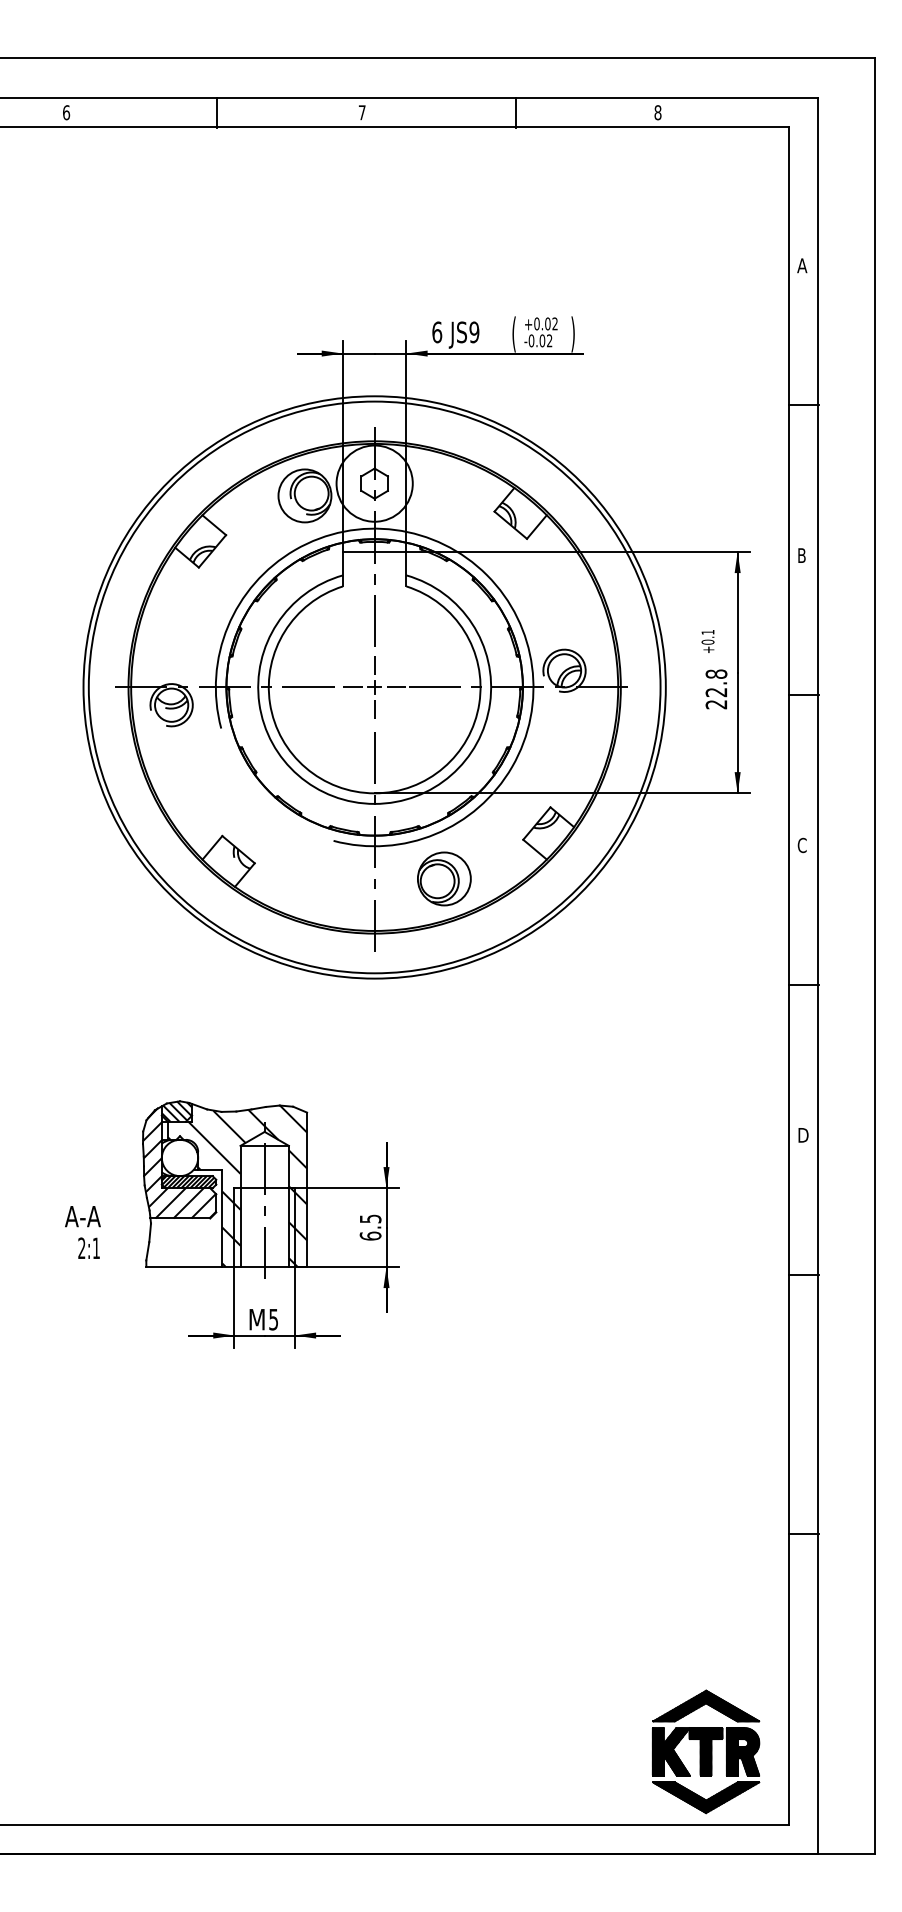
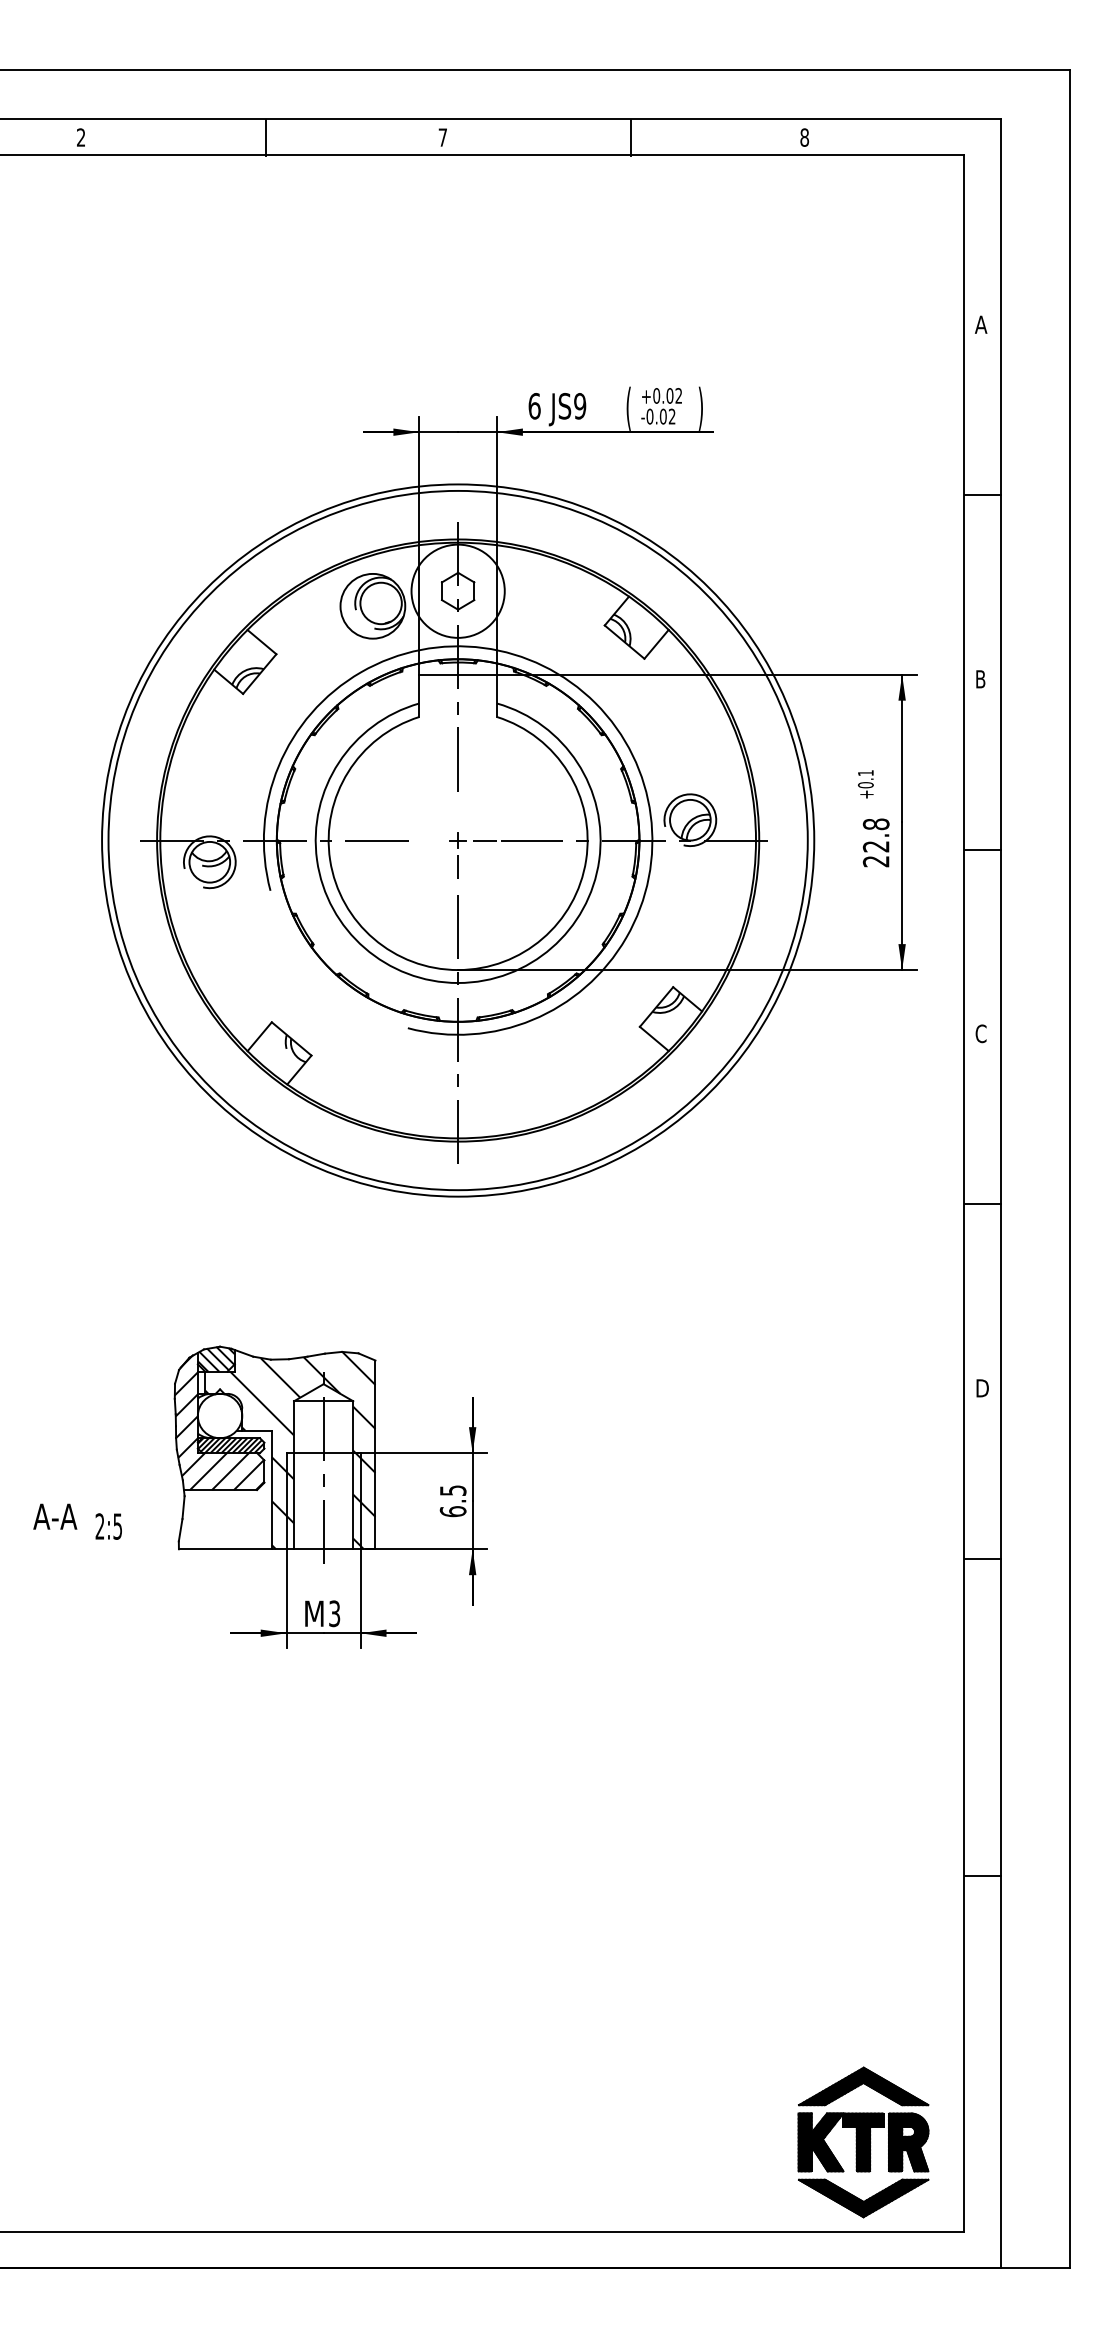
text: (65, 112) -> (80, 137), 6 -> 2
line: (374, 665) -> (458, 813), removed
line: (352, 687) -> (431, 840), removed
part: (444, 878) -> (543, 1074), removed
text: (83, 1216) -> (55, 1516), moved
text: (96, 1248) -> (117, 1526), 2:1 -> 2:5
text: (273, 1319) -> (334, 1613), 5 -> 3

